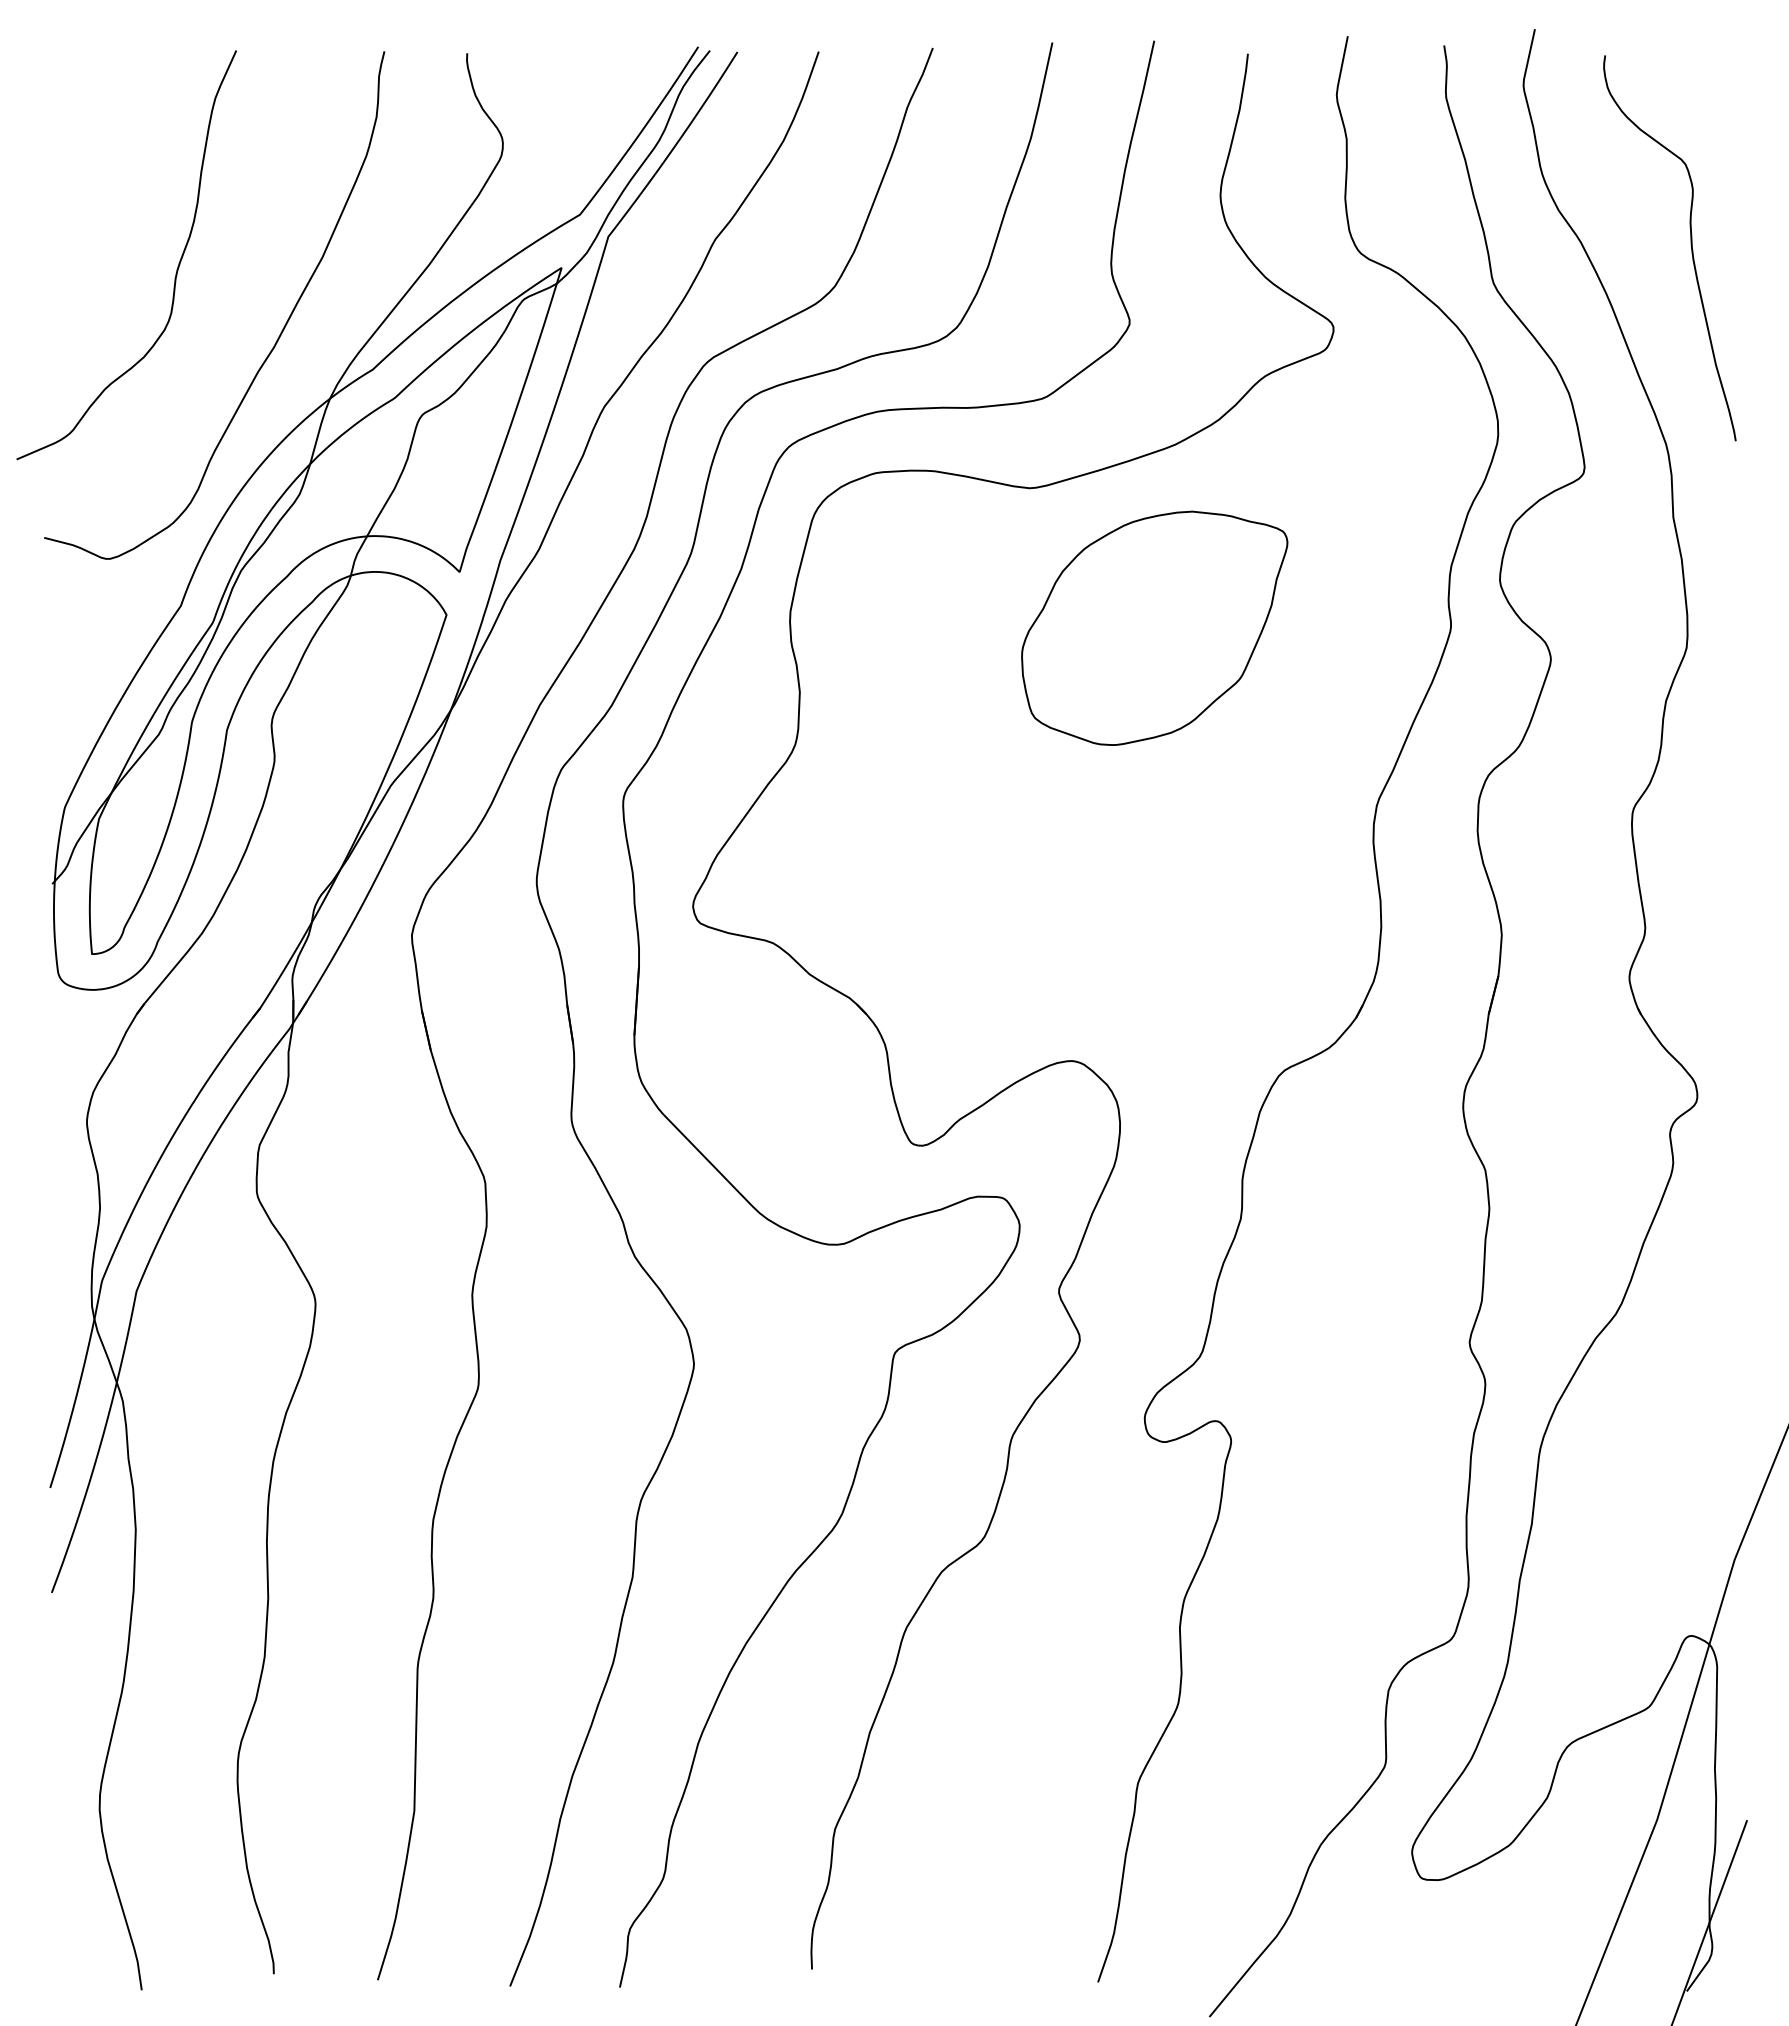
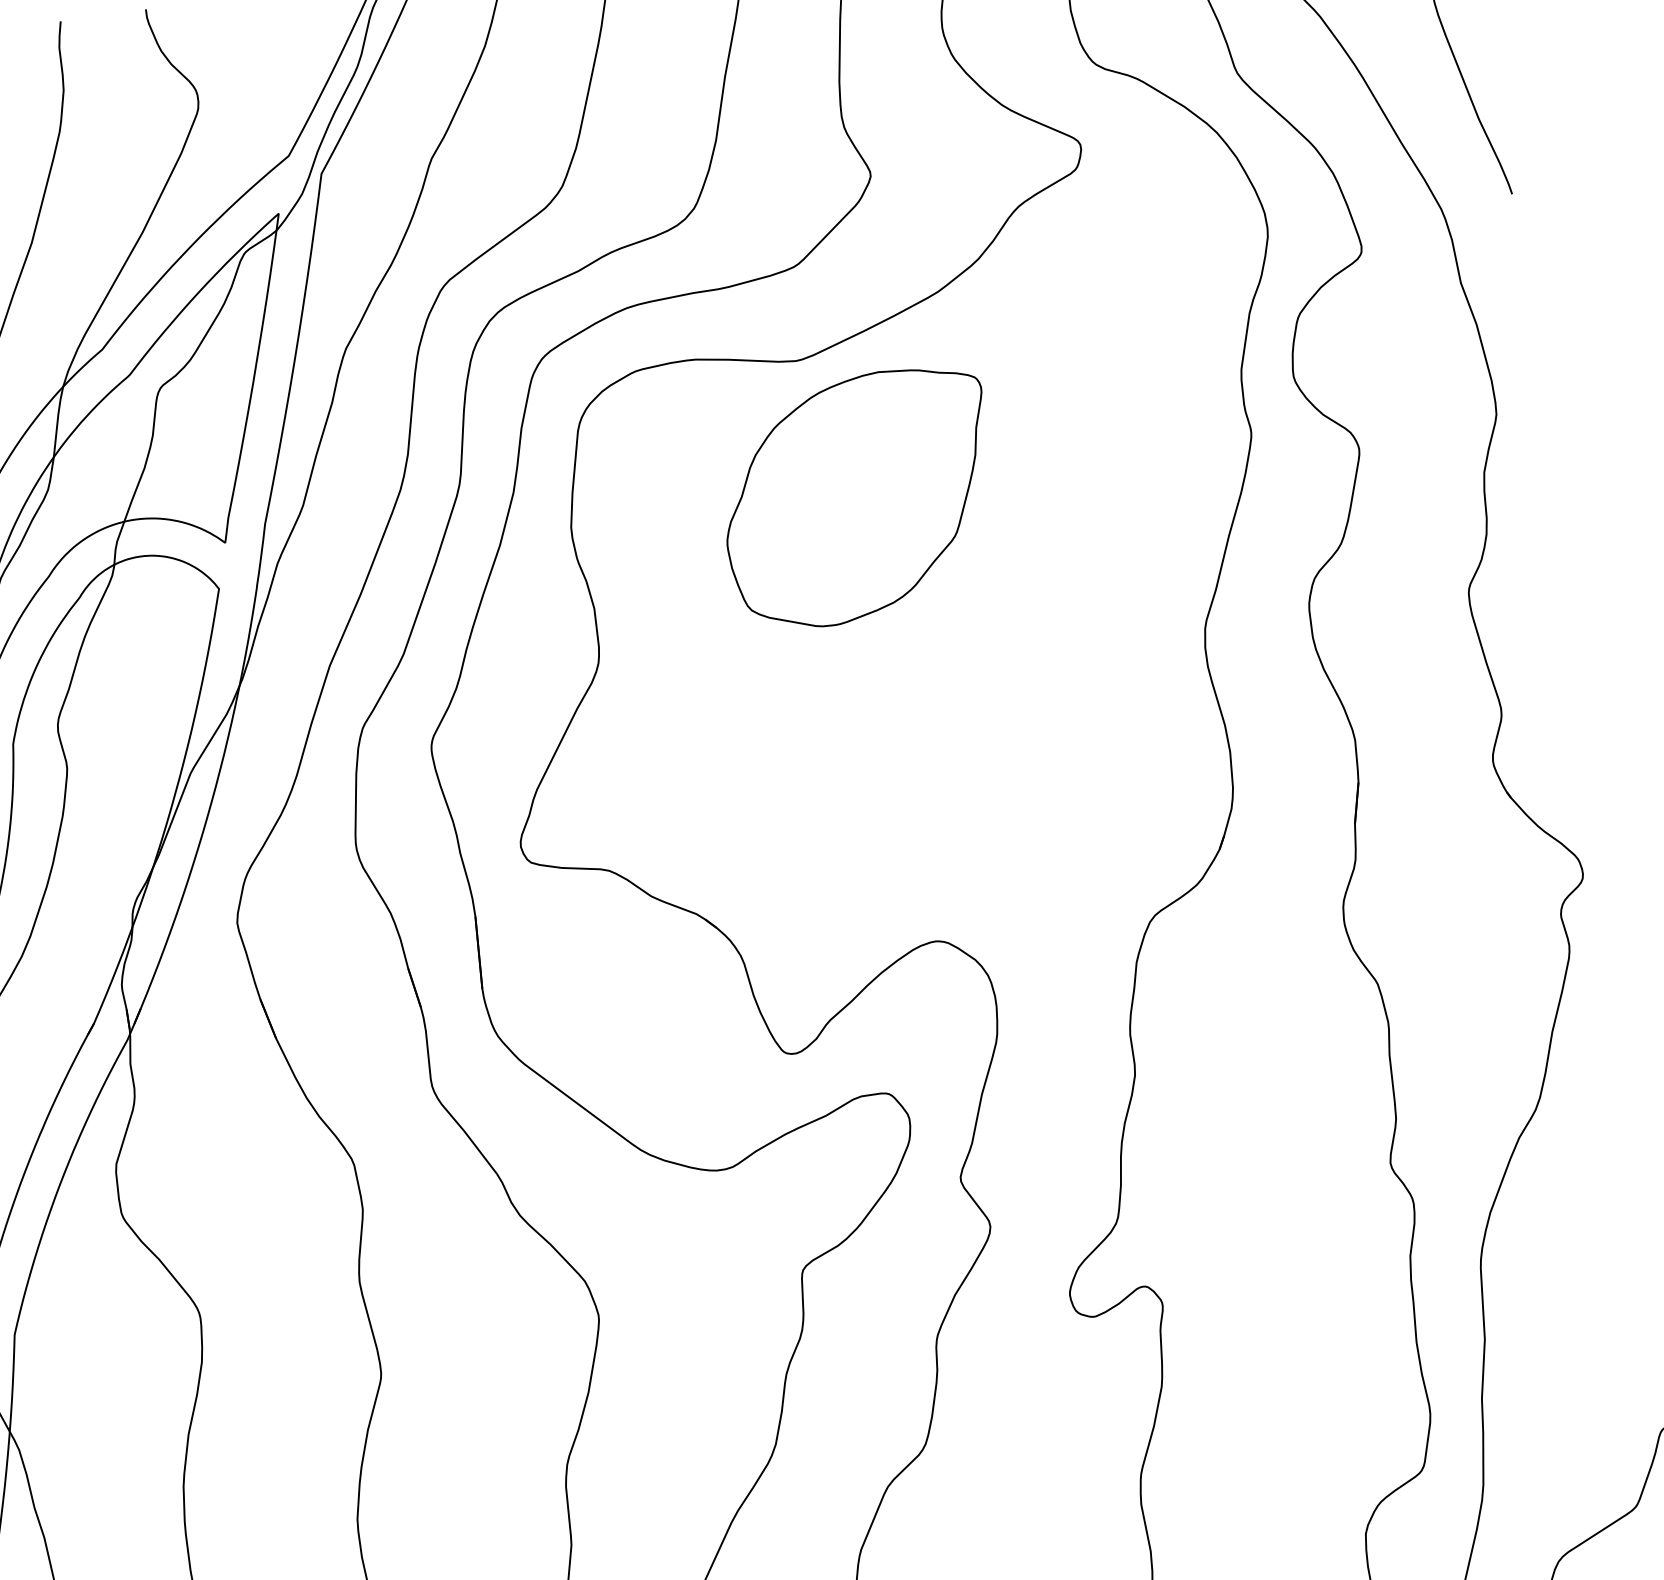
part: (1154, 627) -> (859, 497), moved

